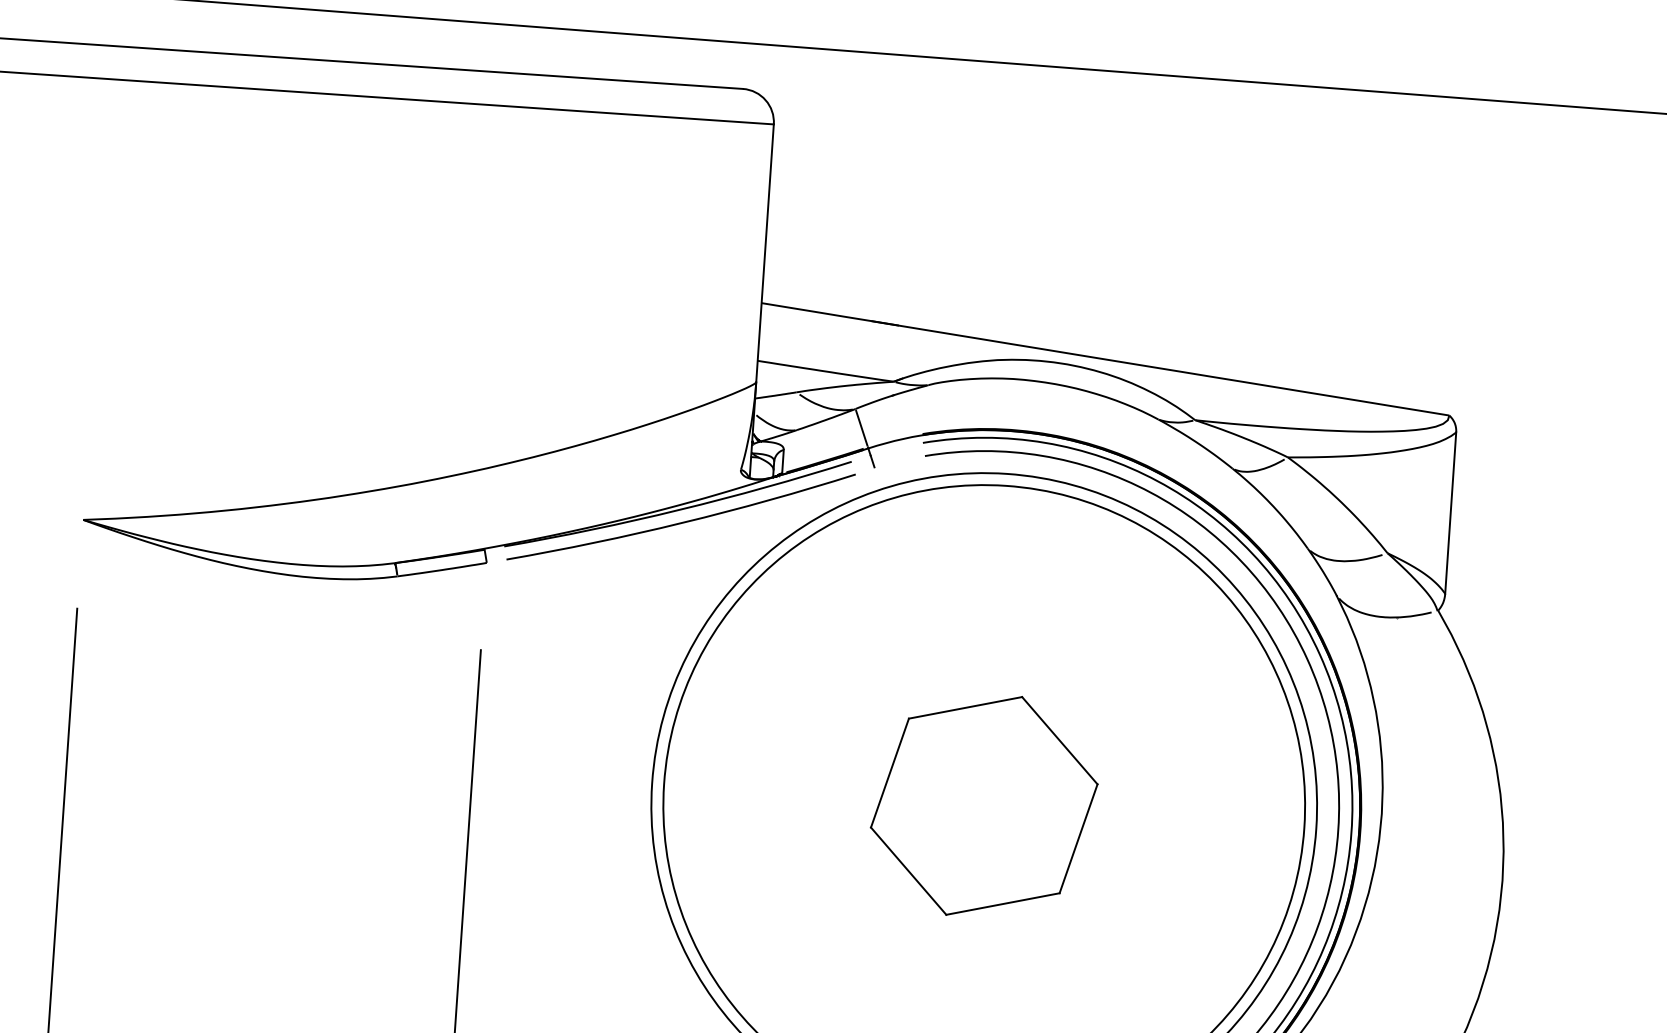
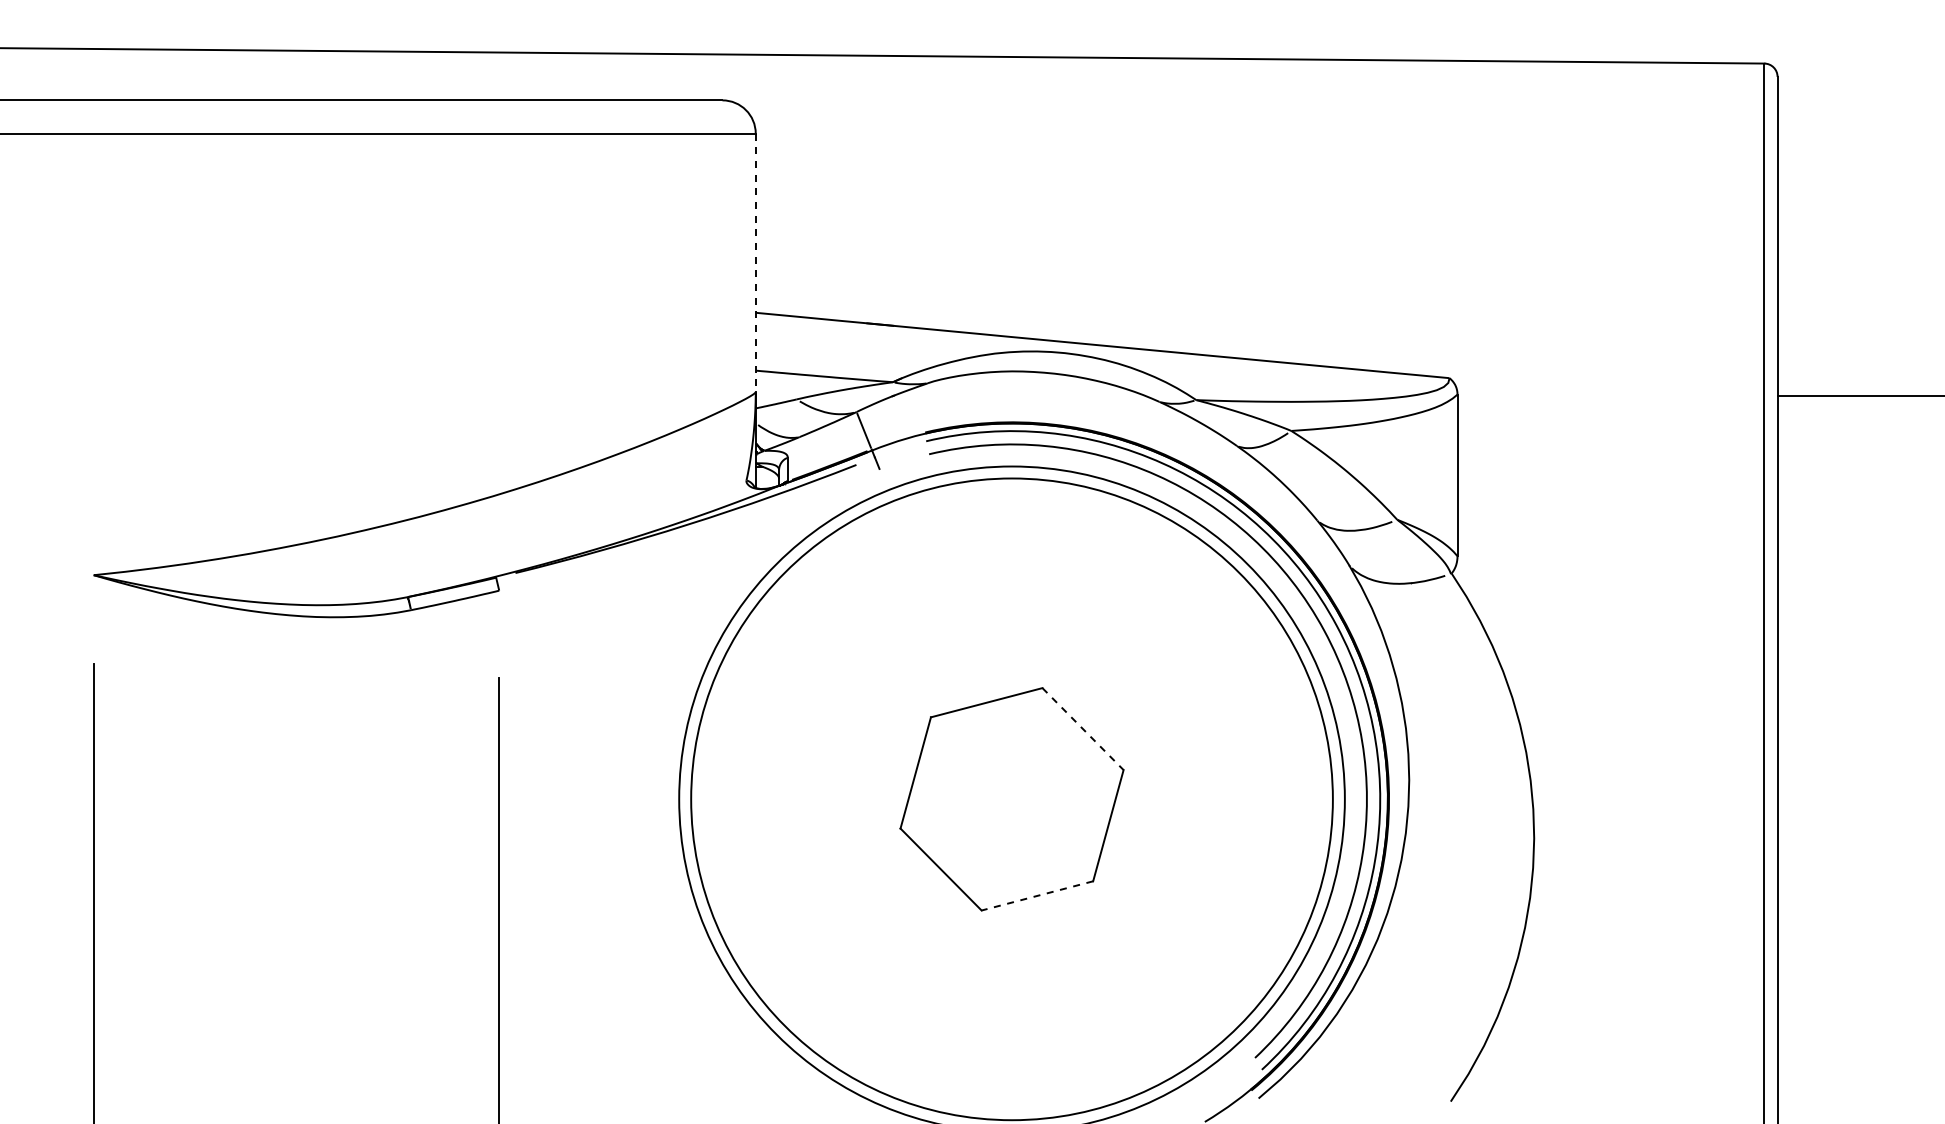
line: (764, 253) -> (755, 263), solid -> dashed
arc: (681, 521) -> (690, 536), removed
line: (1060, 741) -> (1083, 729), solid -> dashed
line: (1003, 903) -> (1037, 895), solid -> dashed

